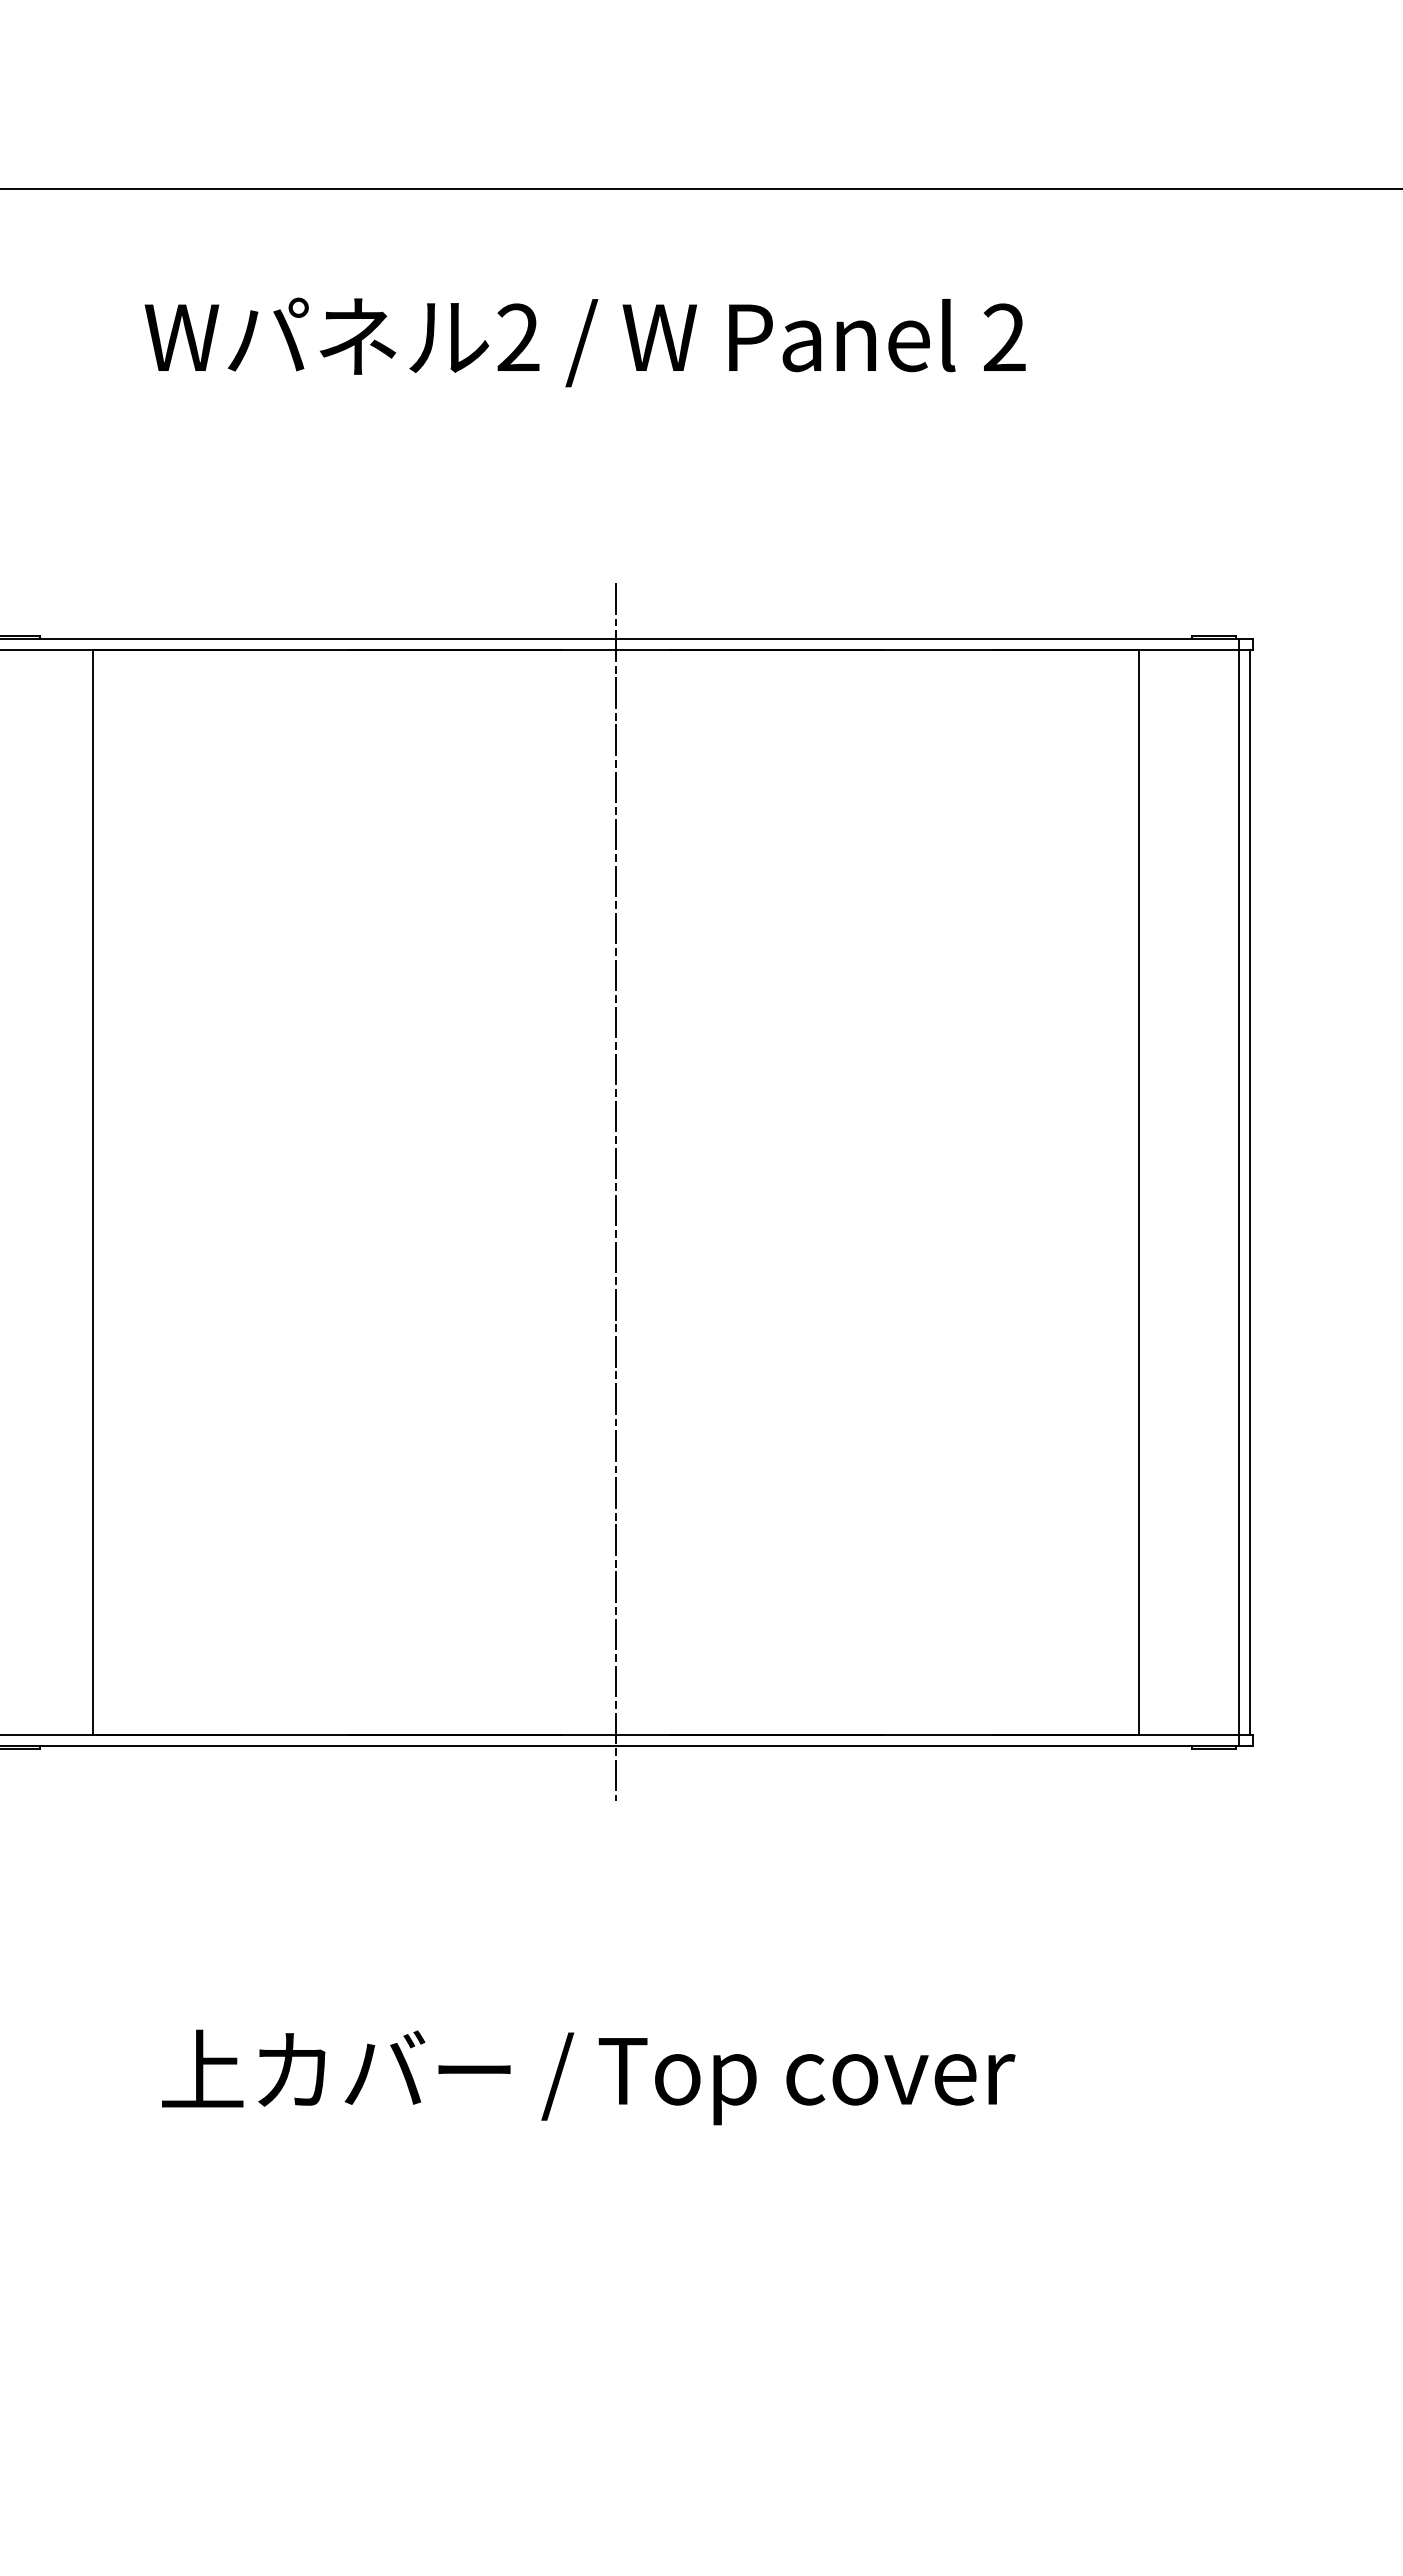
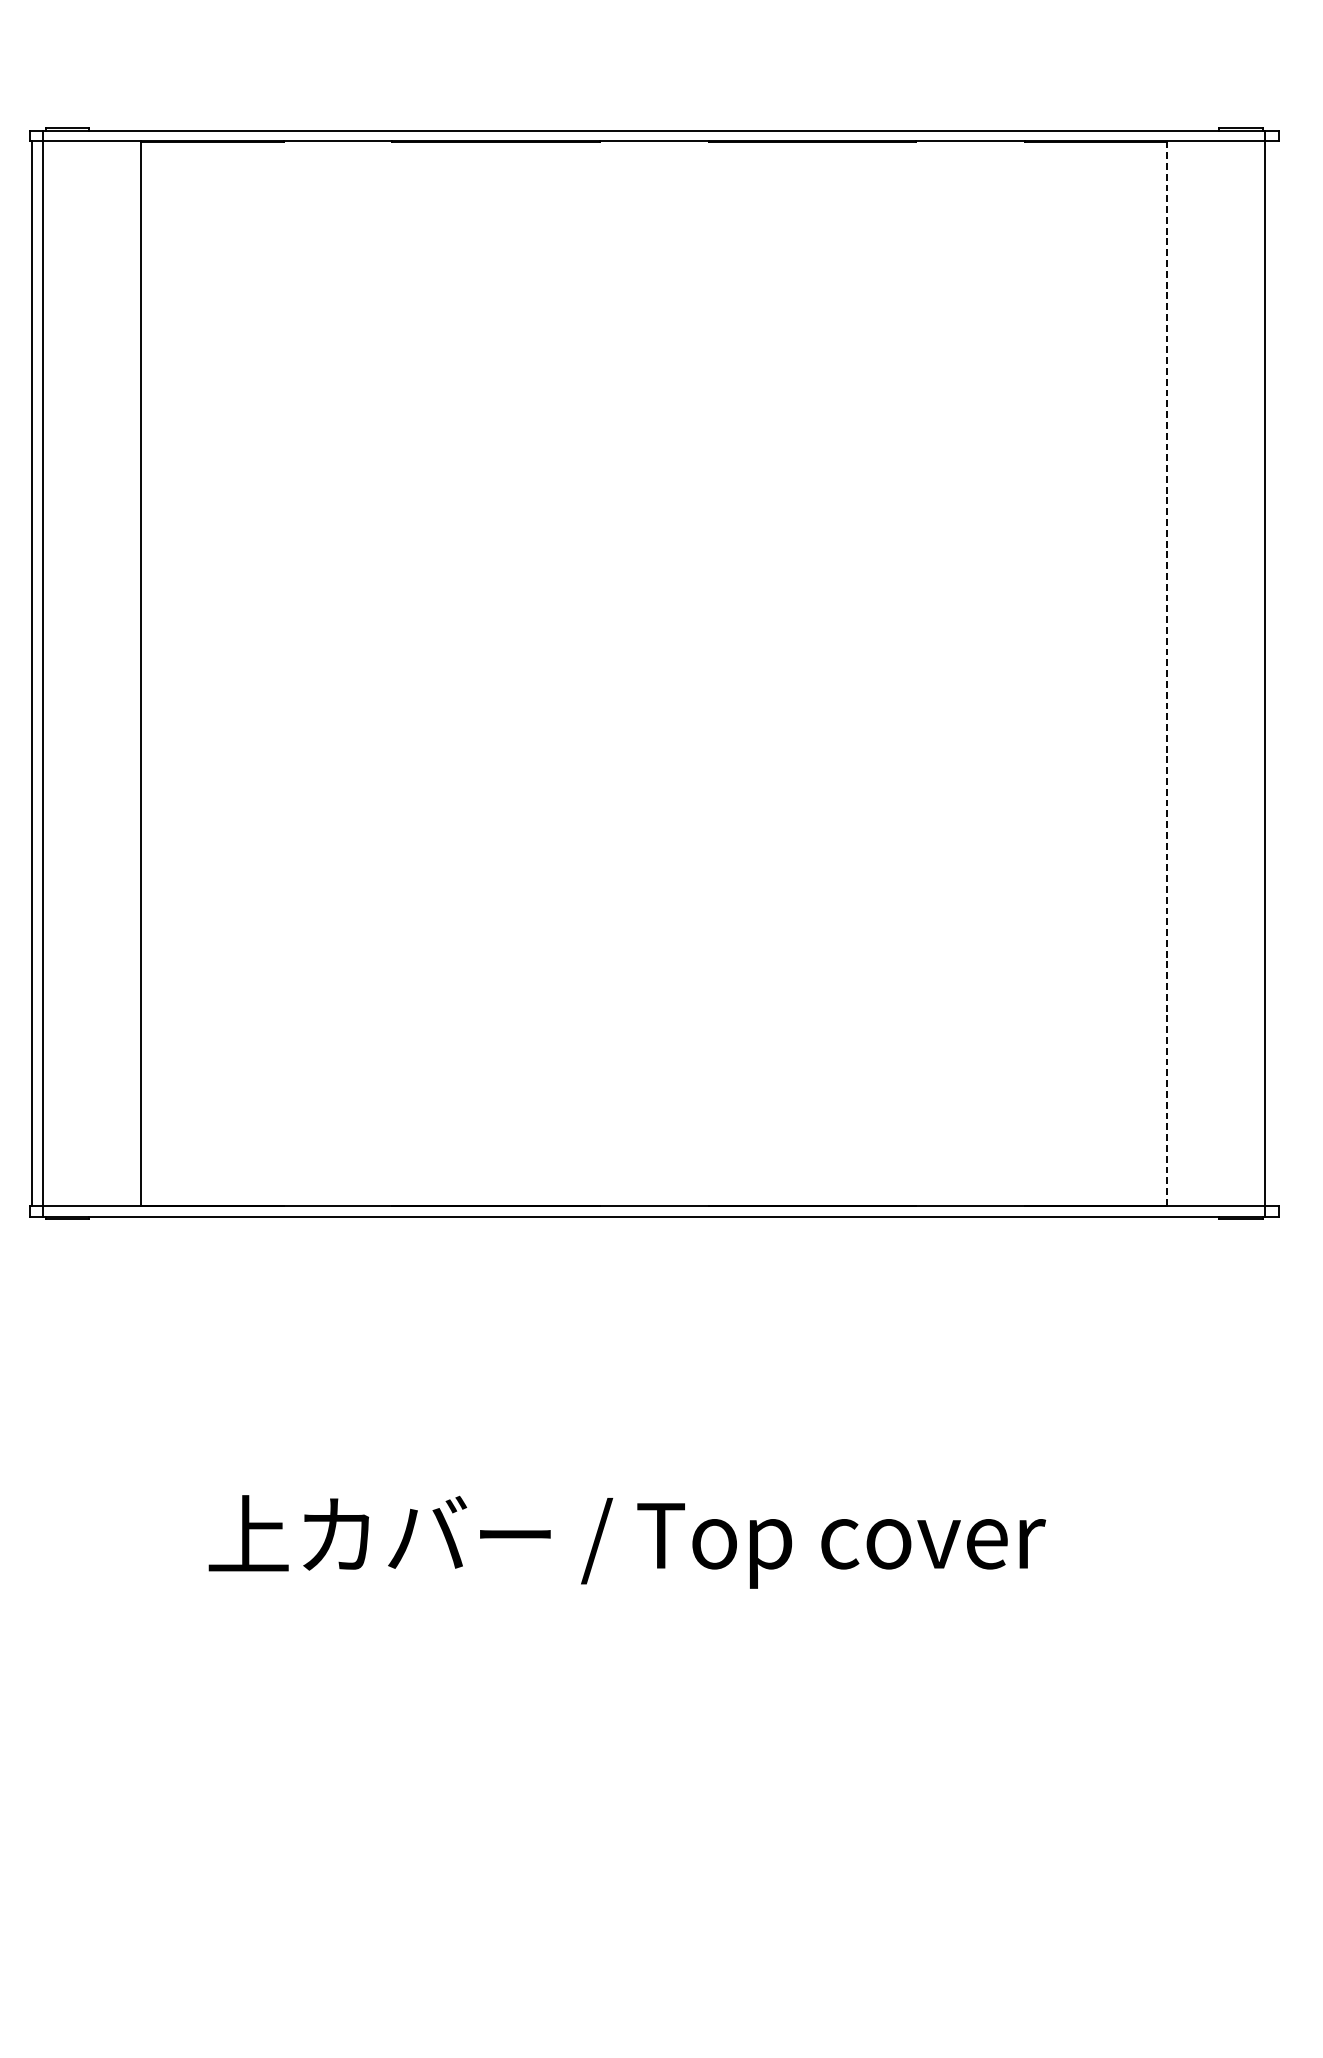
line: (1249, 1191) -> (1275, 672), removed
line: (616, 1192) -> (654, 673), removed
line: (1139, 1192) -> (1167, 673), solid -> dashed

